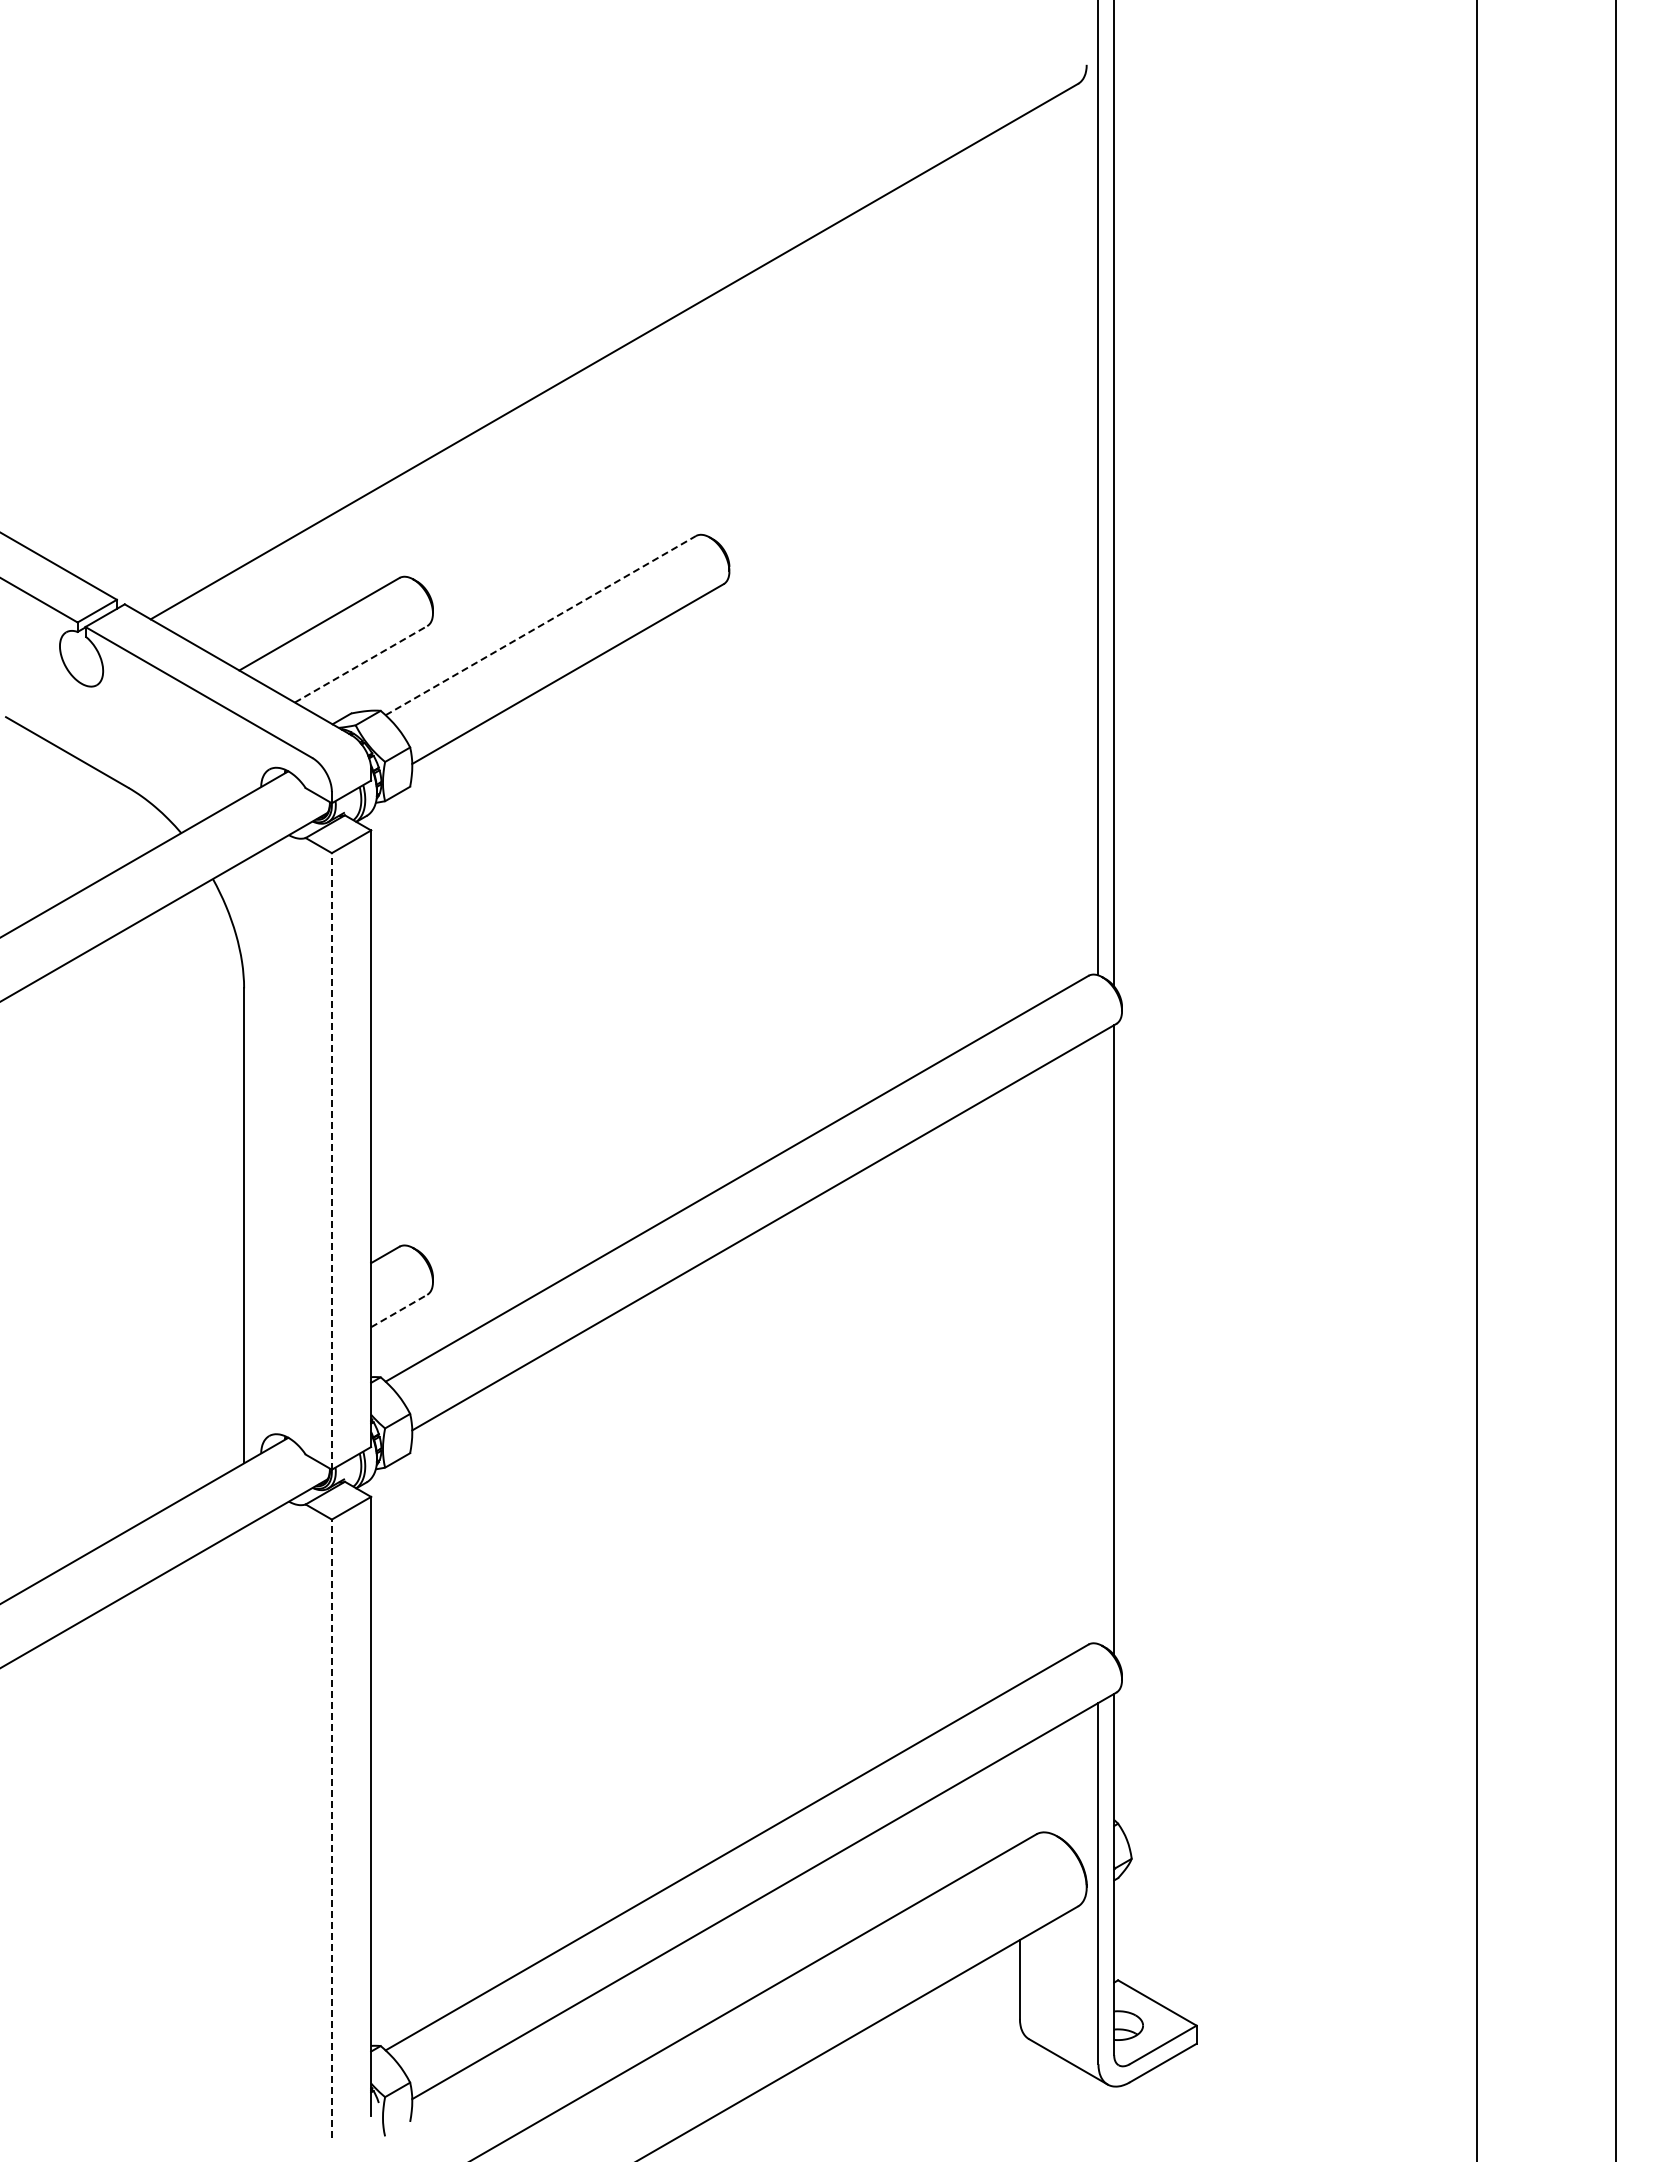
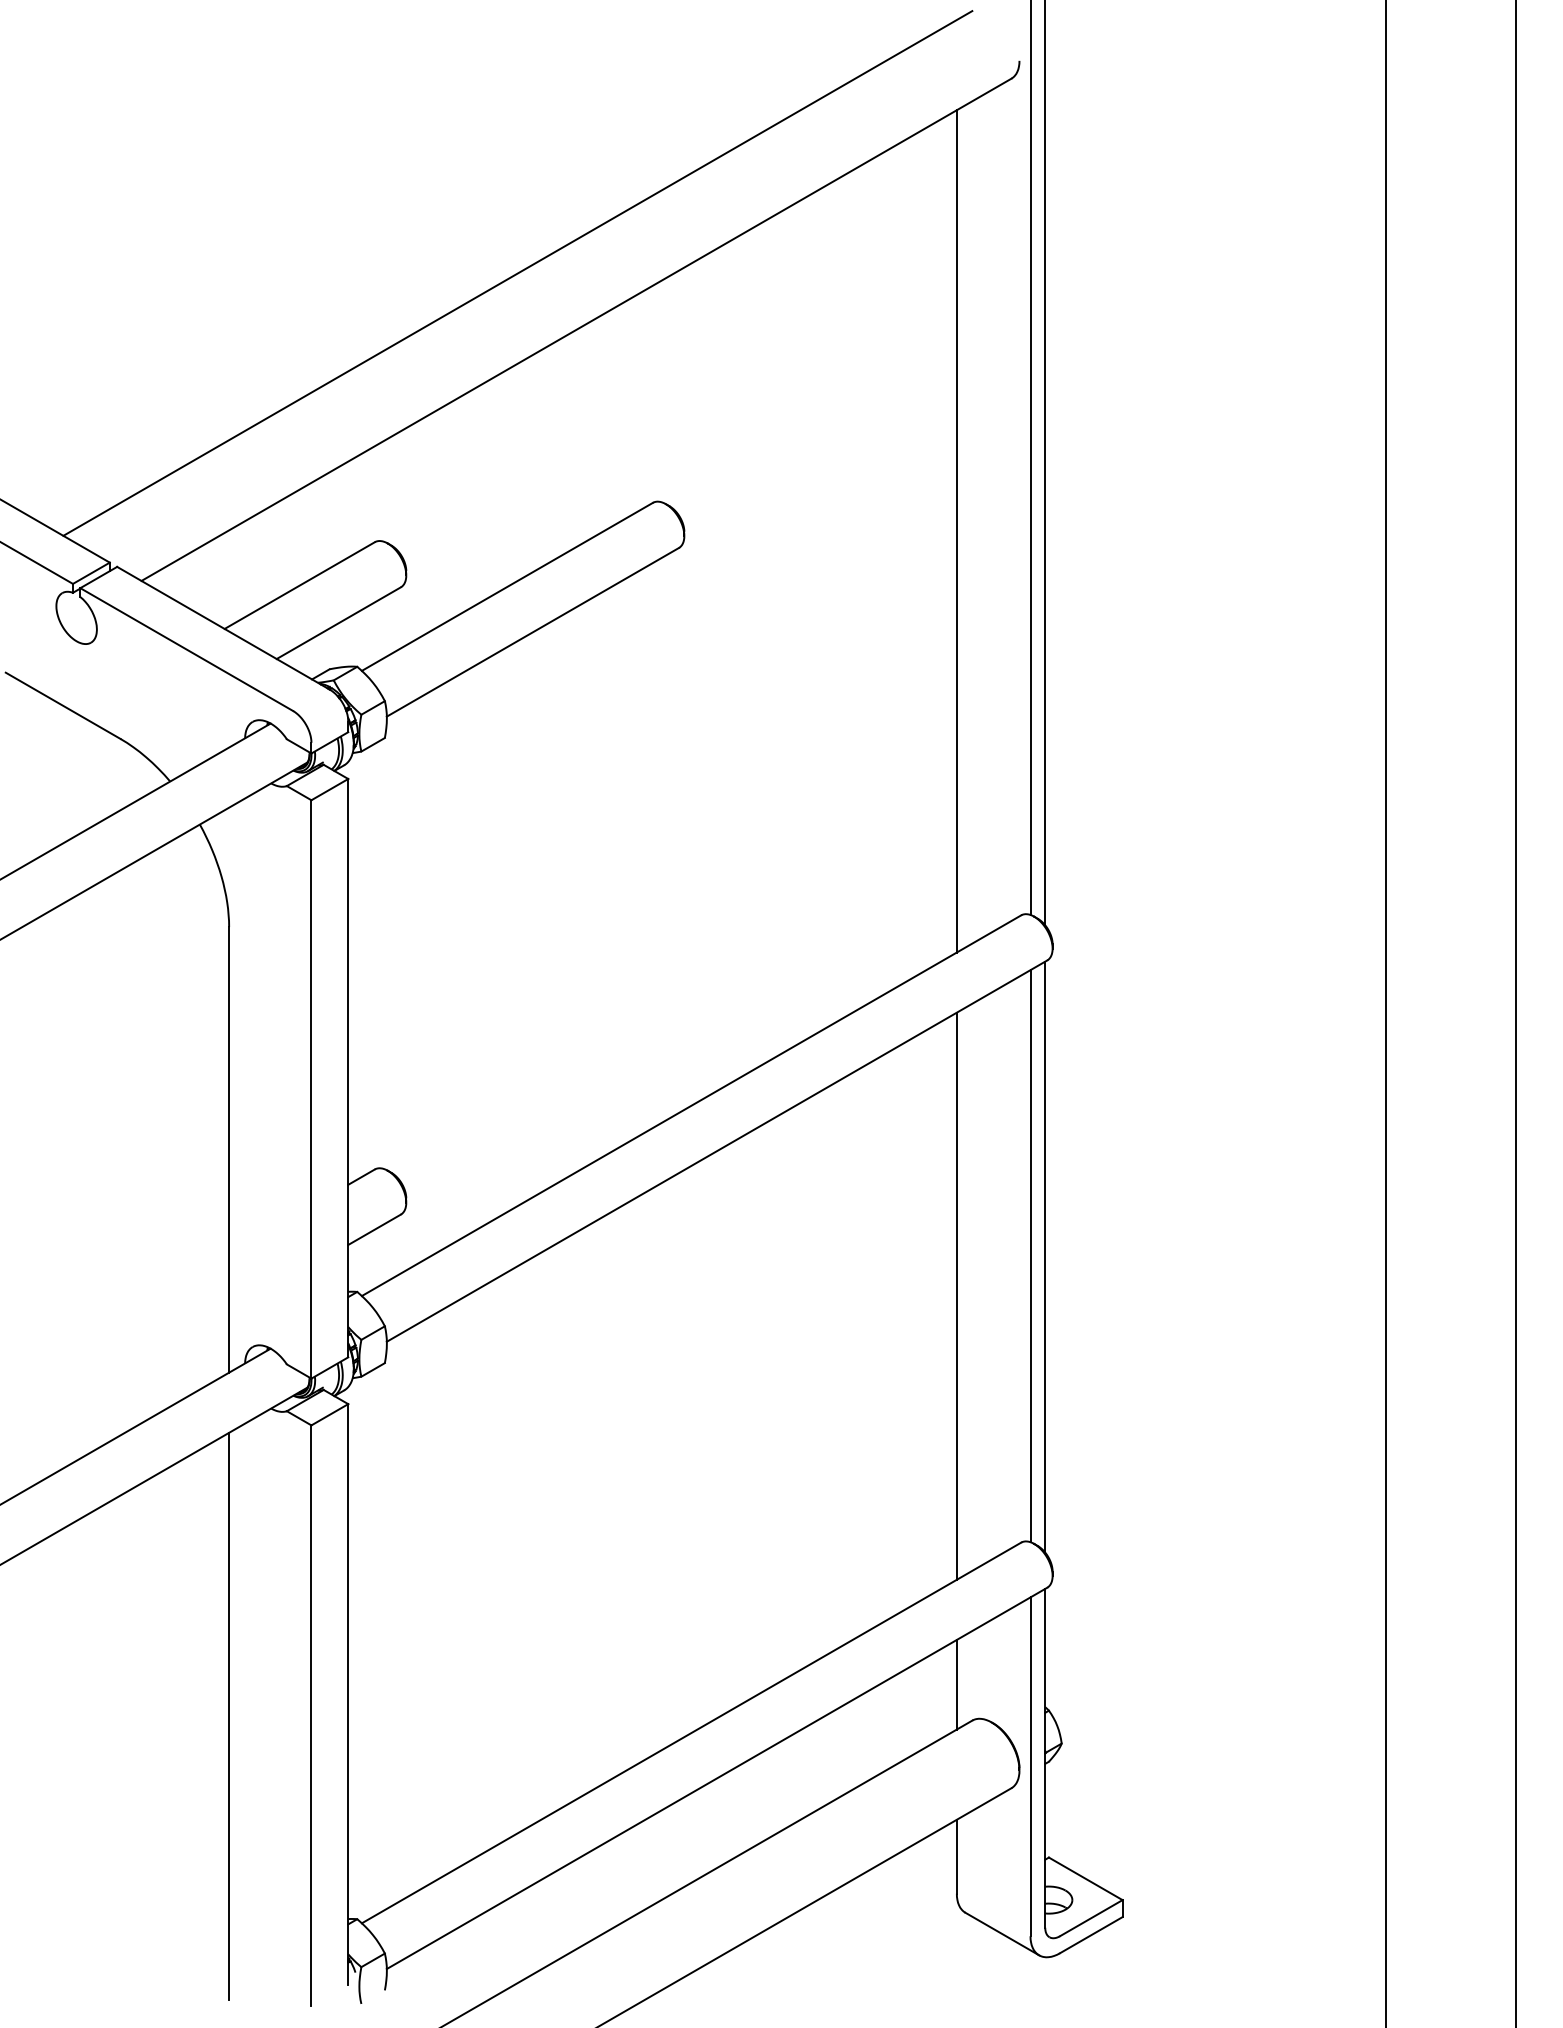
line: (551, 291) -> (517, 273), added
line: (1019, 566) -> (956, 531), added
line: (541, 625) -> (508, 586), dashed -> solid
line: (361, 664) -> (339, 623), dashed -> solid
line: (331, 1160) -> (311, 1088), dashed -> solid
line: (399, 1310) -> (374, 1229), dashed -> solid
line: (1098, 1339) -> (1030, 1256), added
line: (1019, 1381) -> (956, 1295), added
line: (1019, 1795) -> (956, 1684), added
line: (331, 1828) -> (311, 1715), dashed -> solid
line: (244, 1829) -> (229, 1716), added

